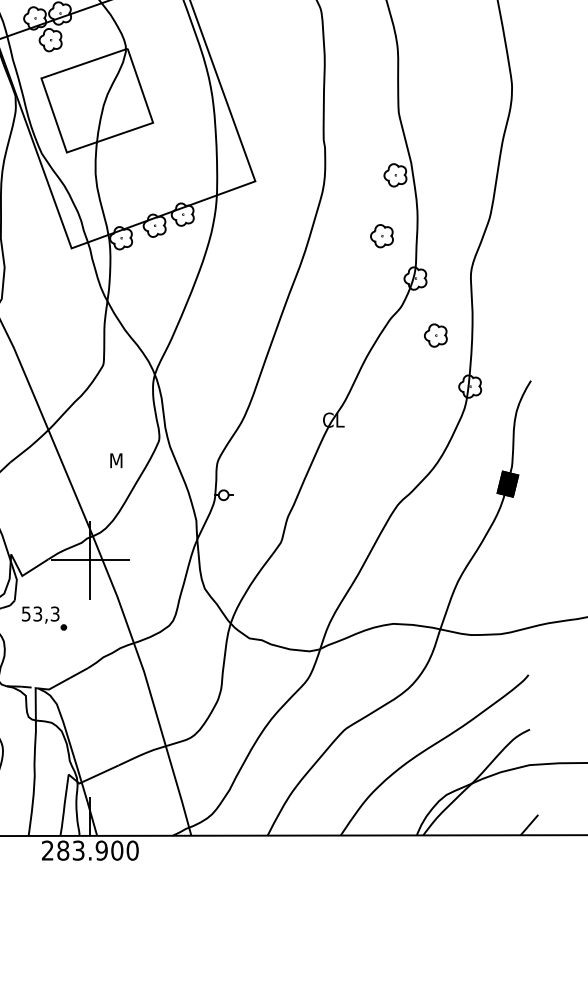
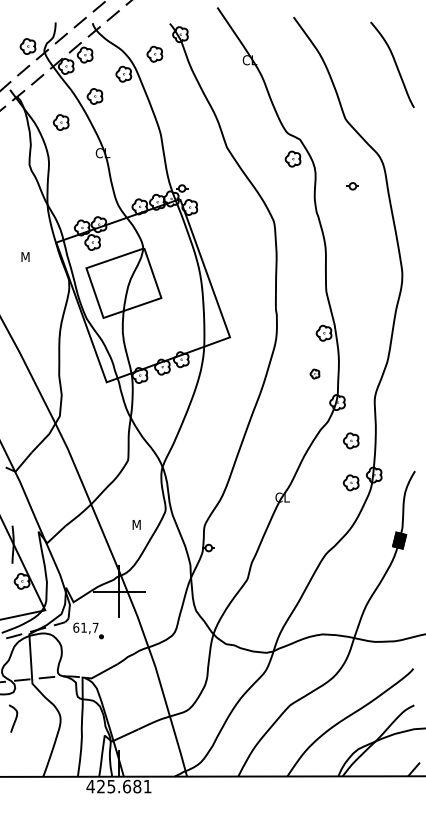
part: (381, 235) -> (314, 373), size x0.6
part: (436, 397) -> (351, 482), added
text: (40, 613) -> (85, 627), 53,3 -> 61,7
text: (89, 850) -> (118, 786), 283.900 -> 425.681

